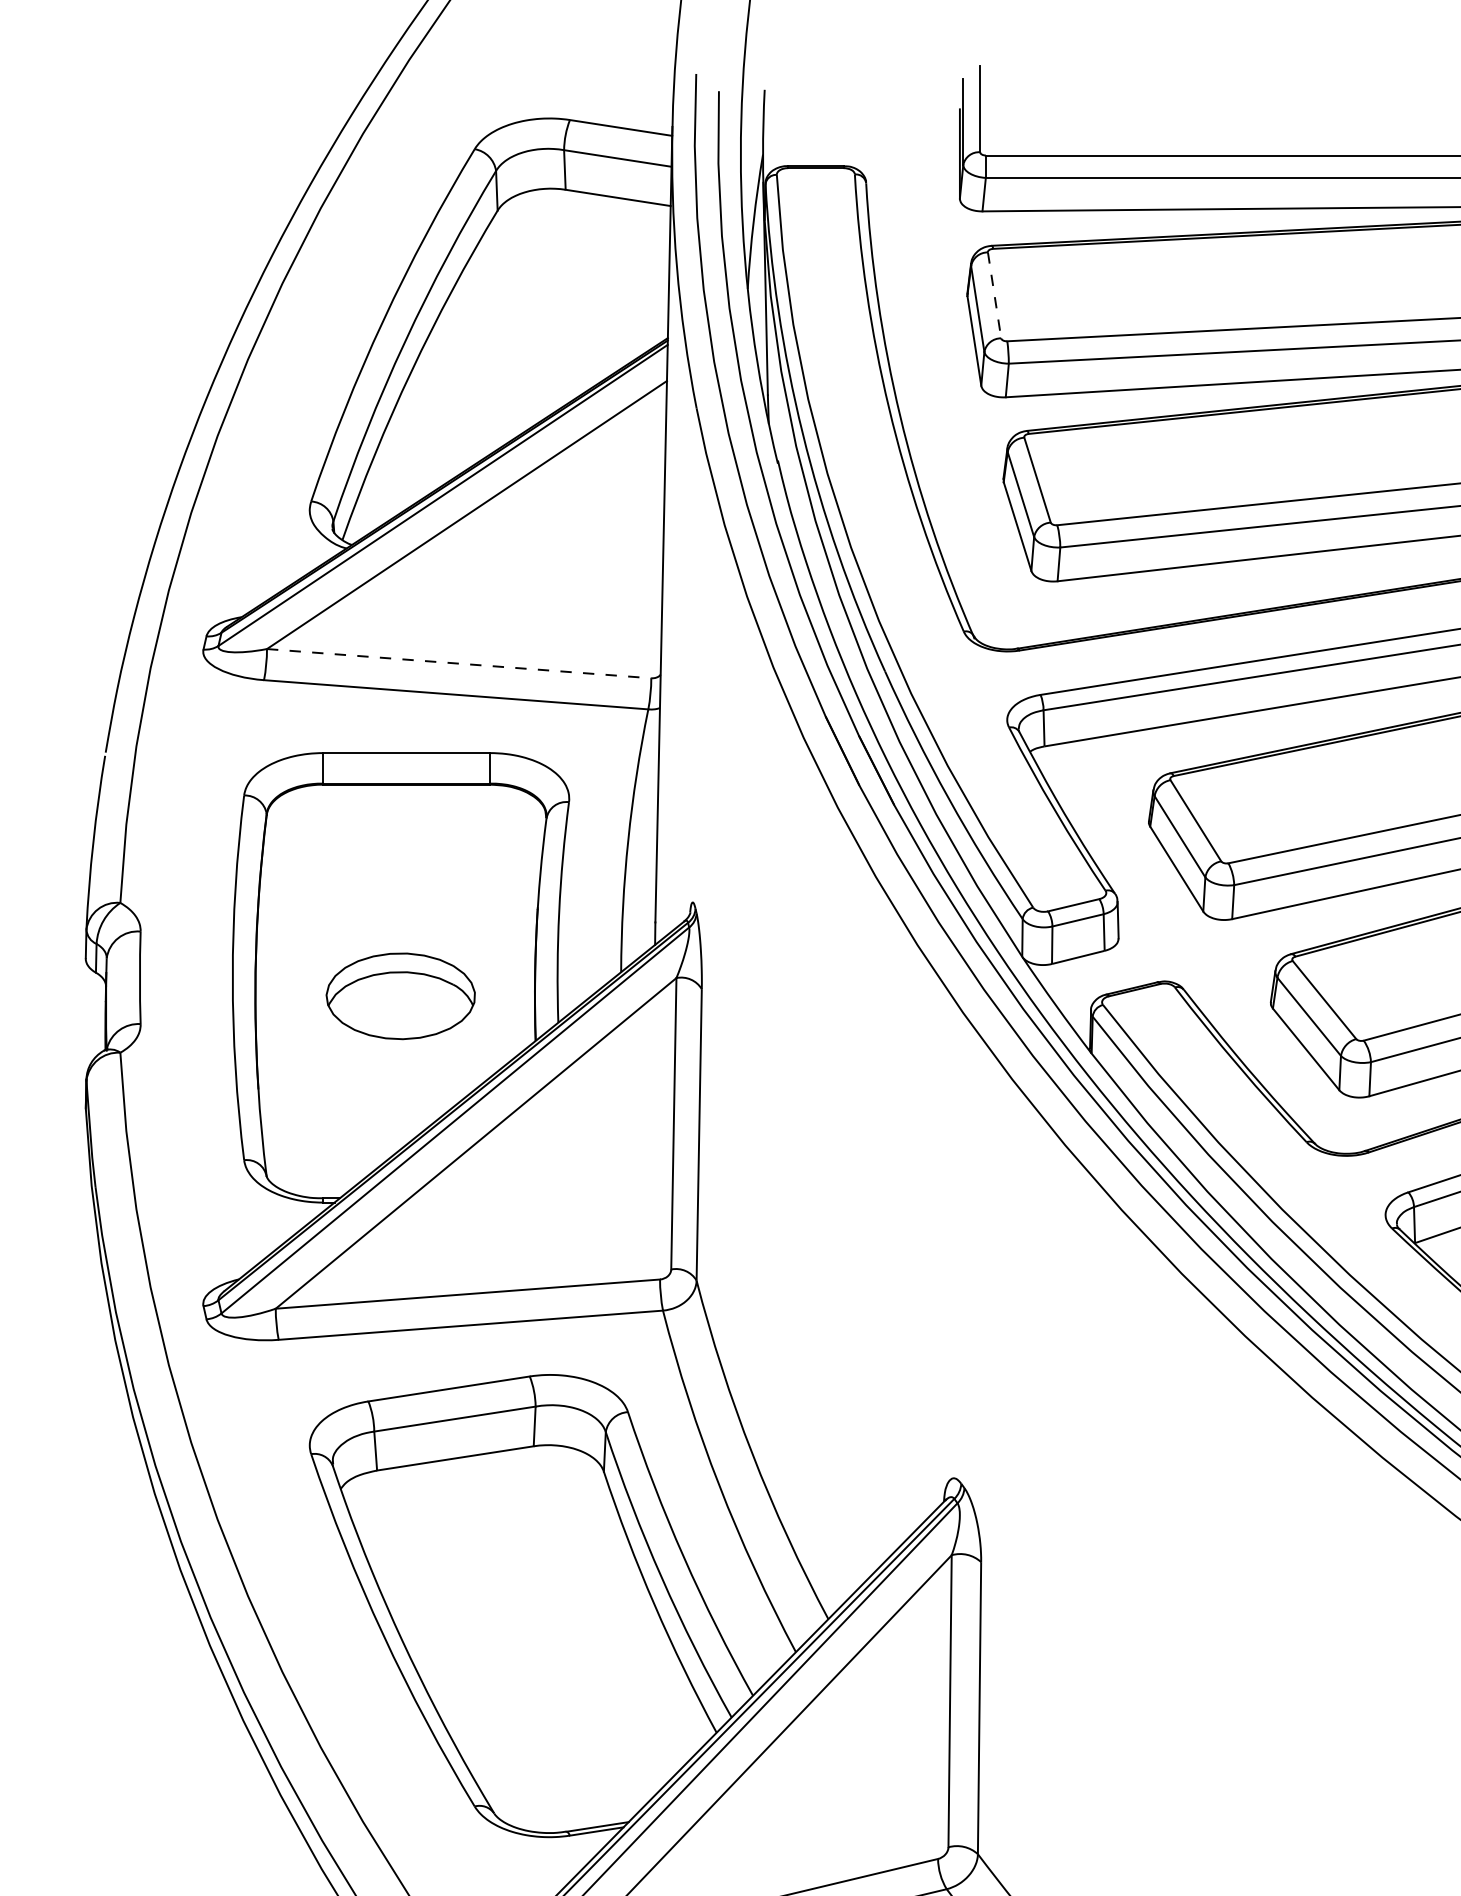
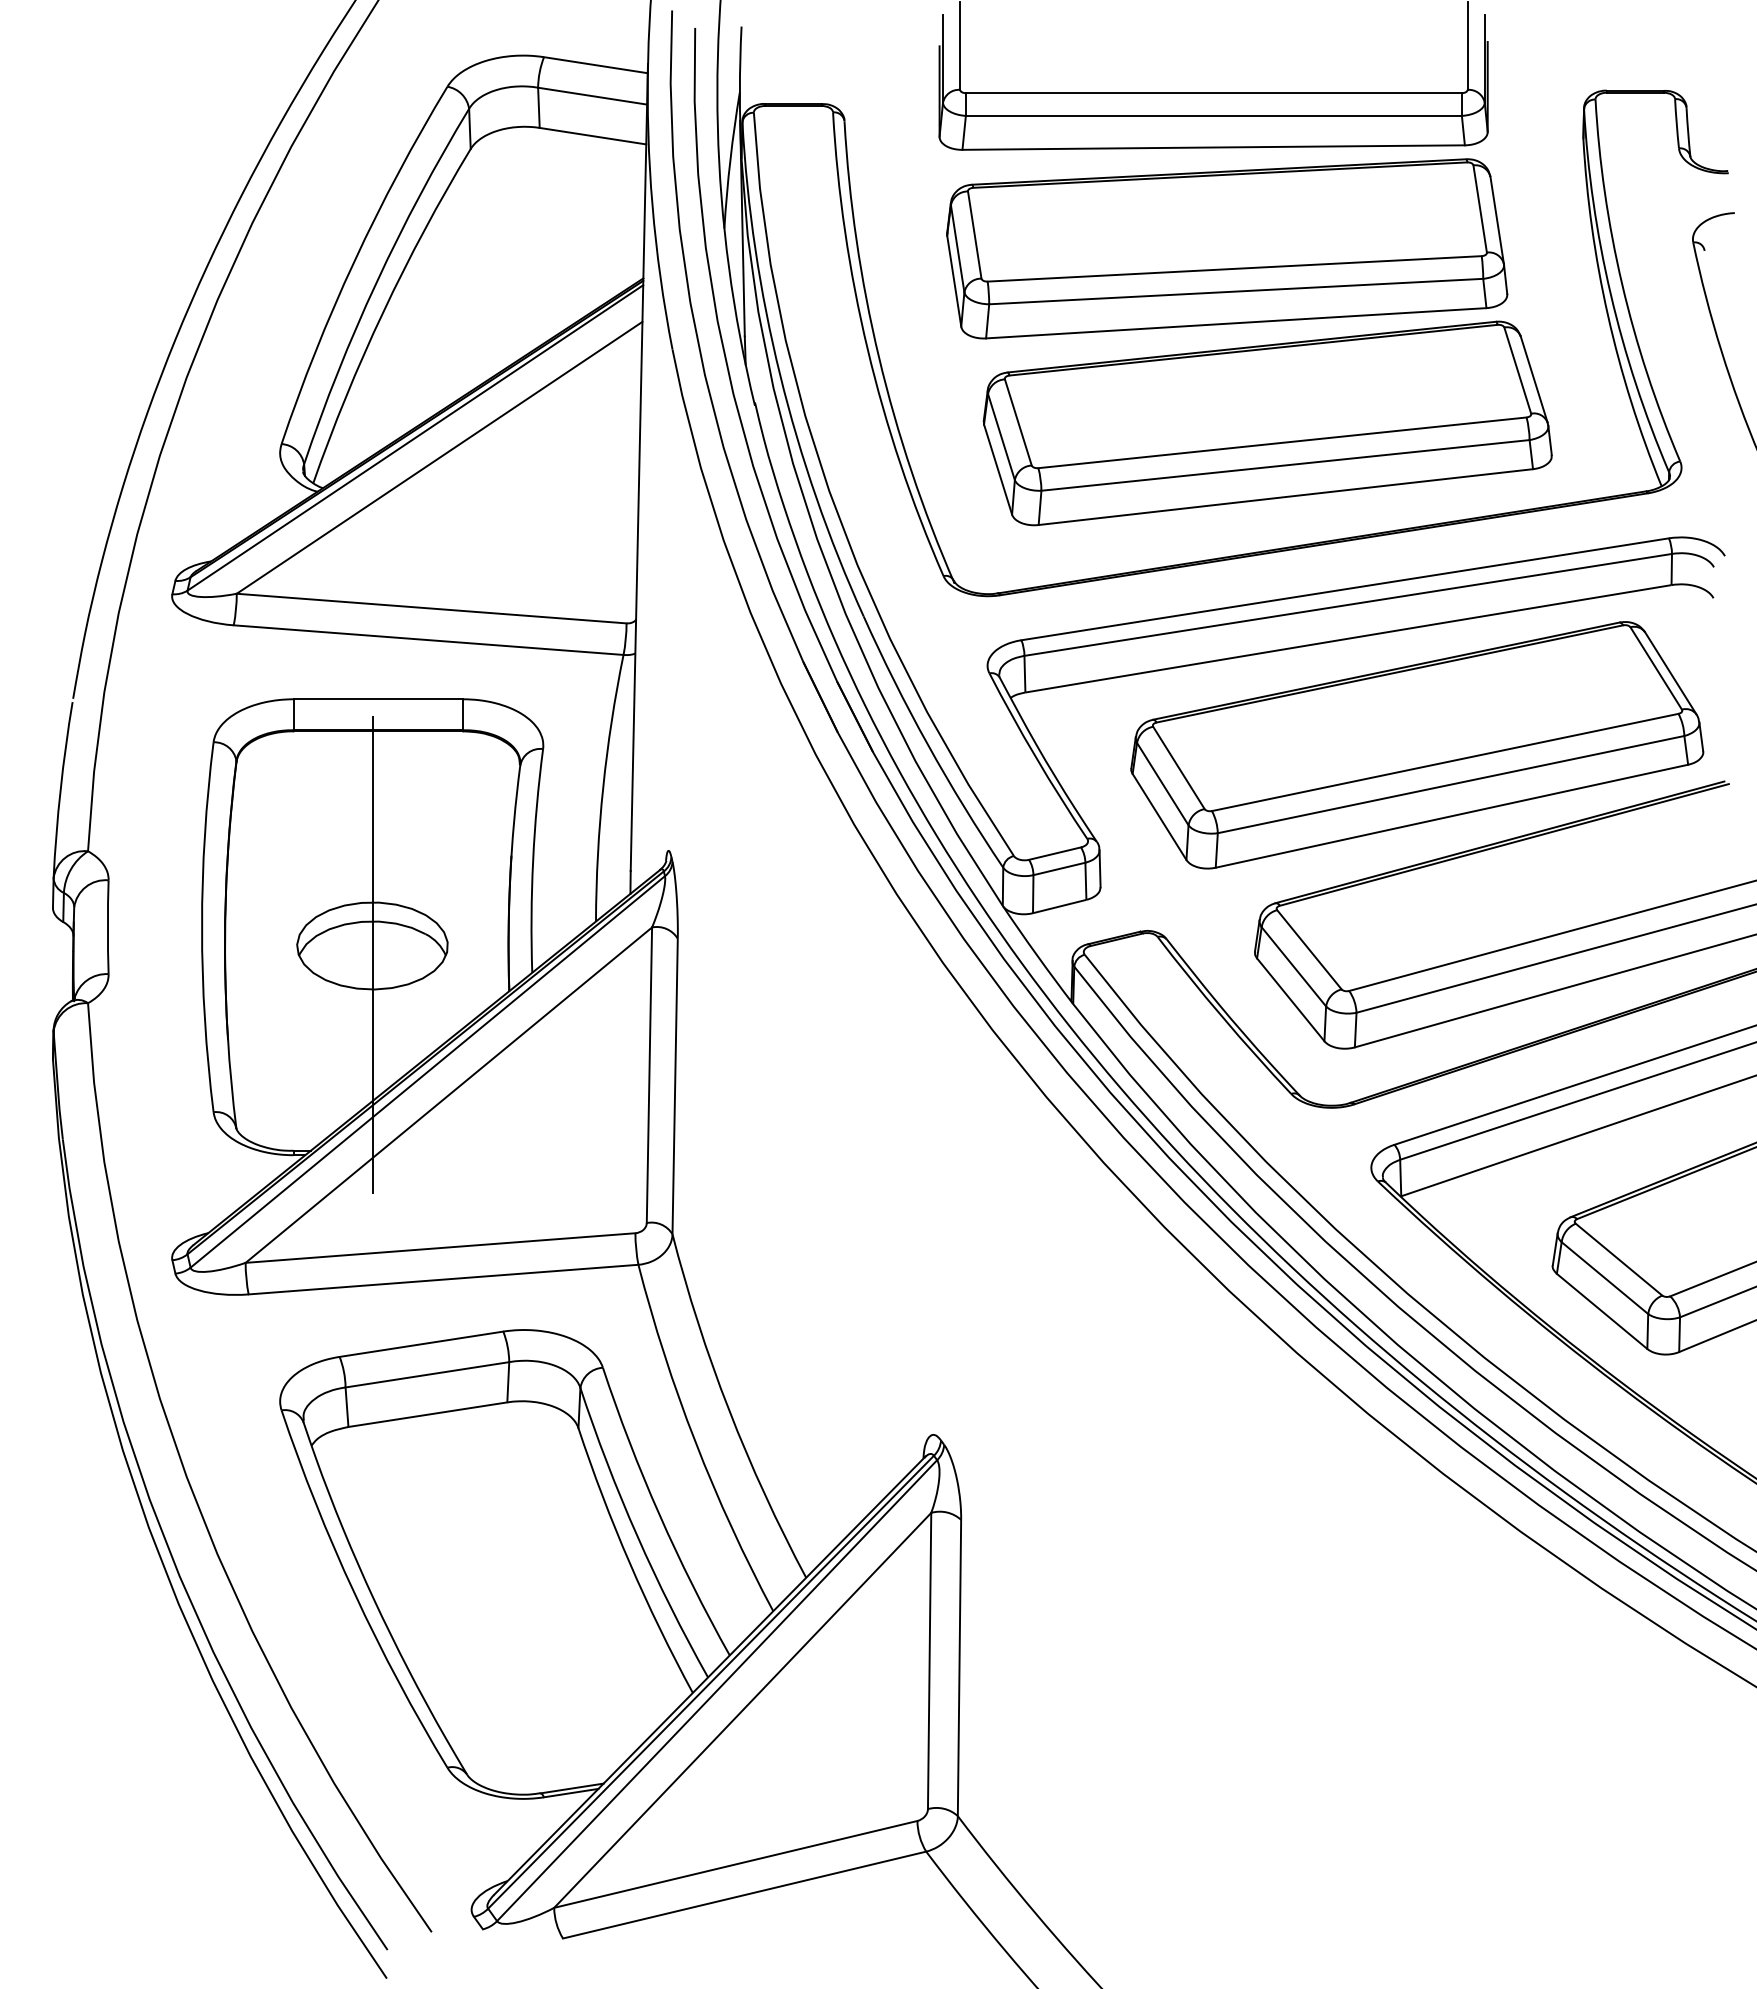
line: (994, 295) -> (974, 235), dashed -> solid
line: (459, 663) -> (432, 608), dashed -> solid
line: (400, 1005) -> (372, 955), added

